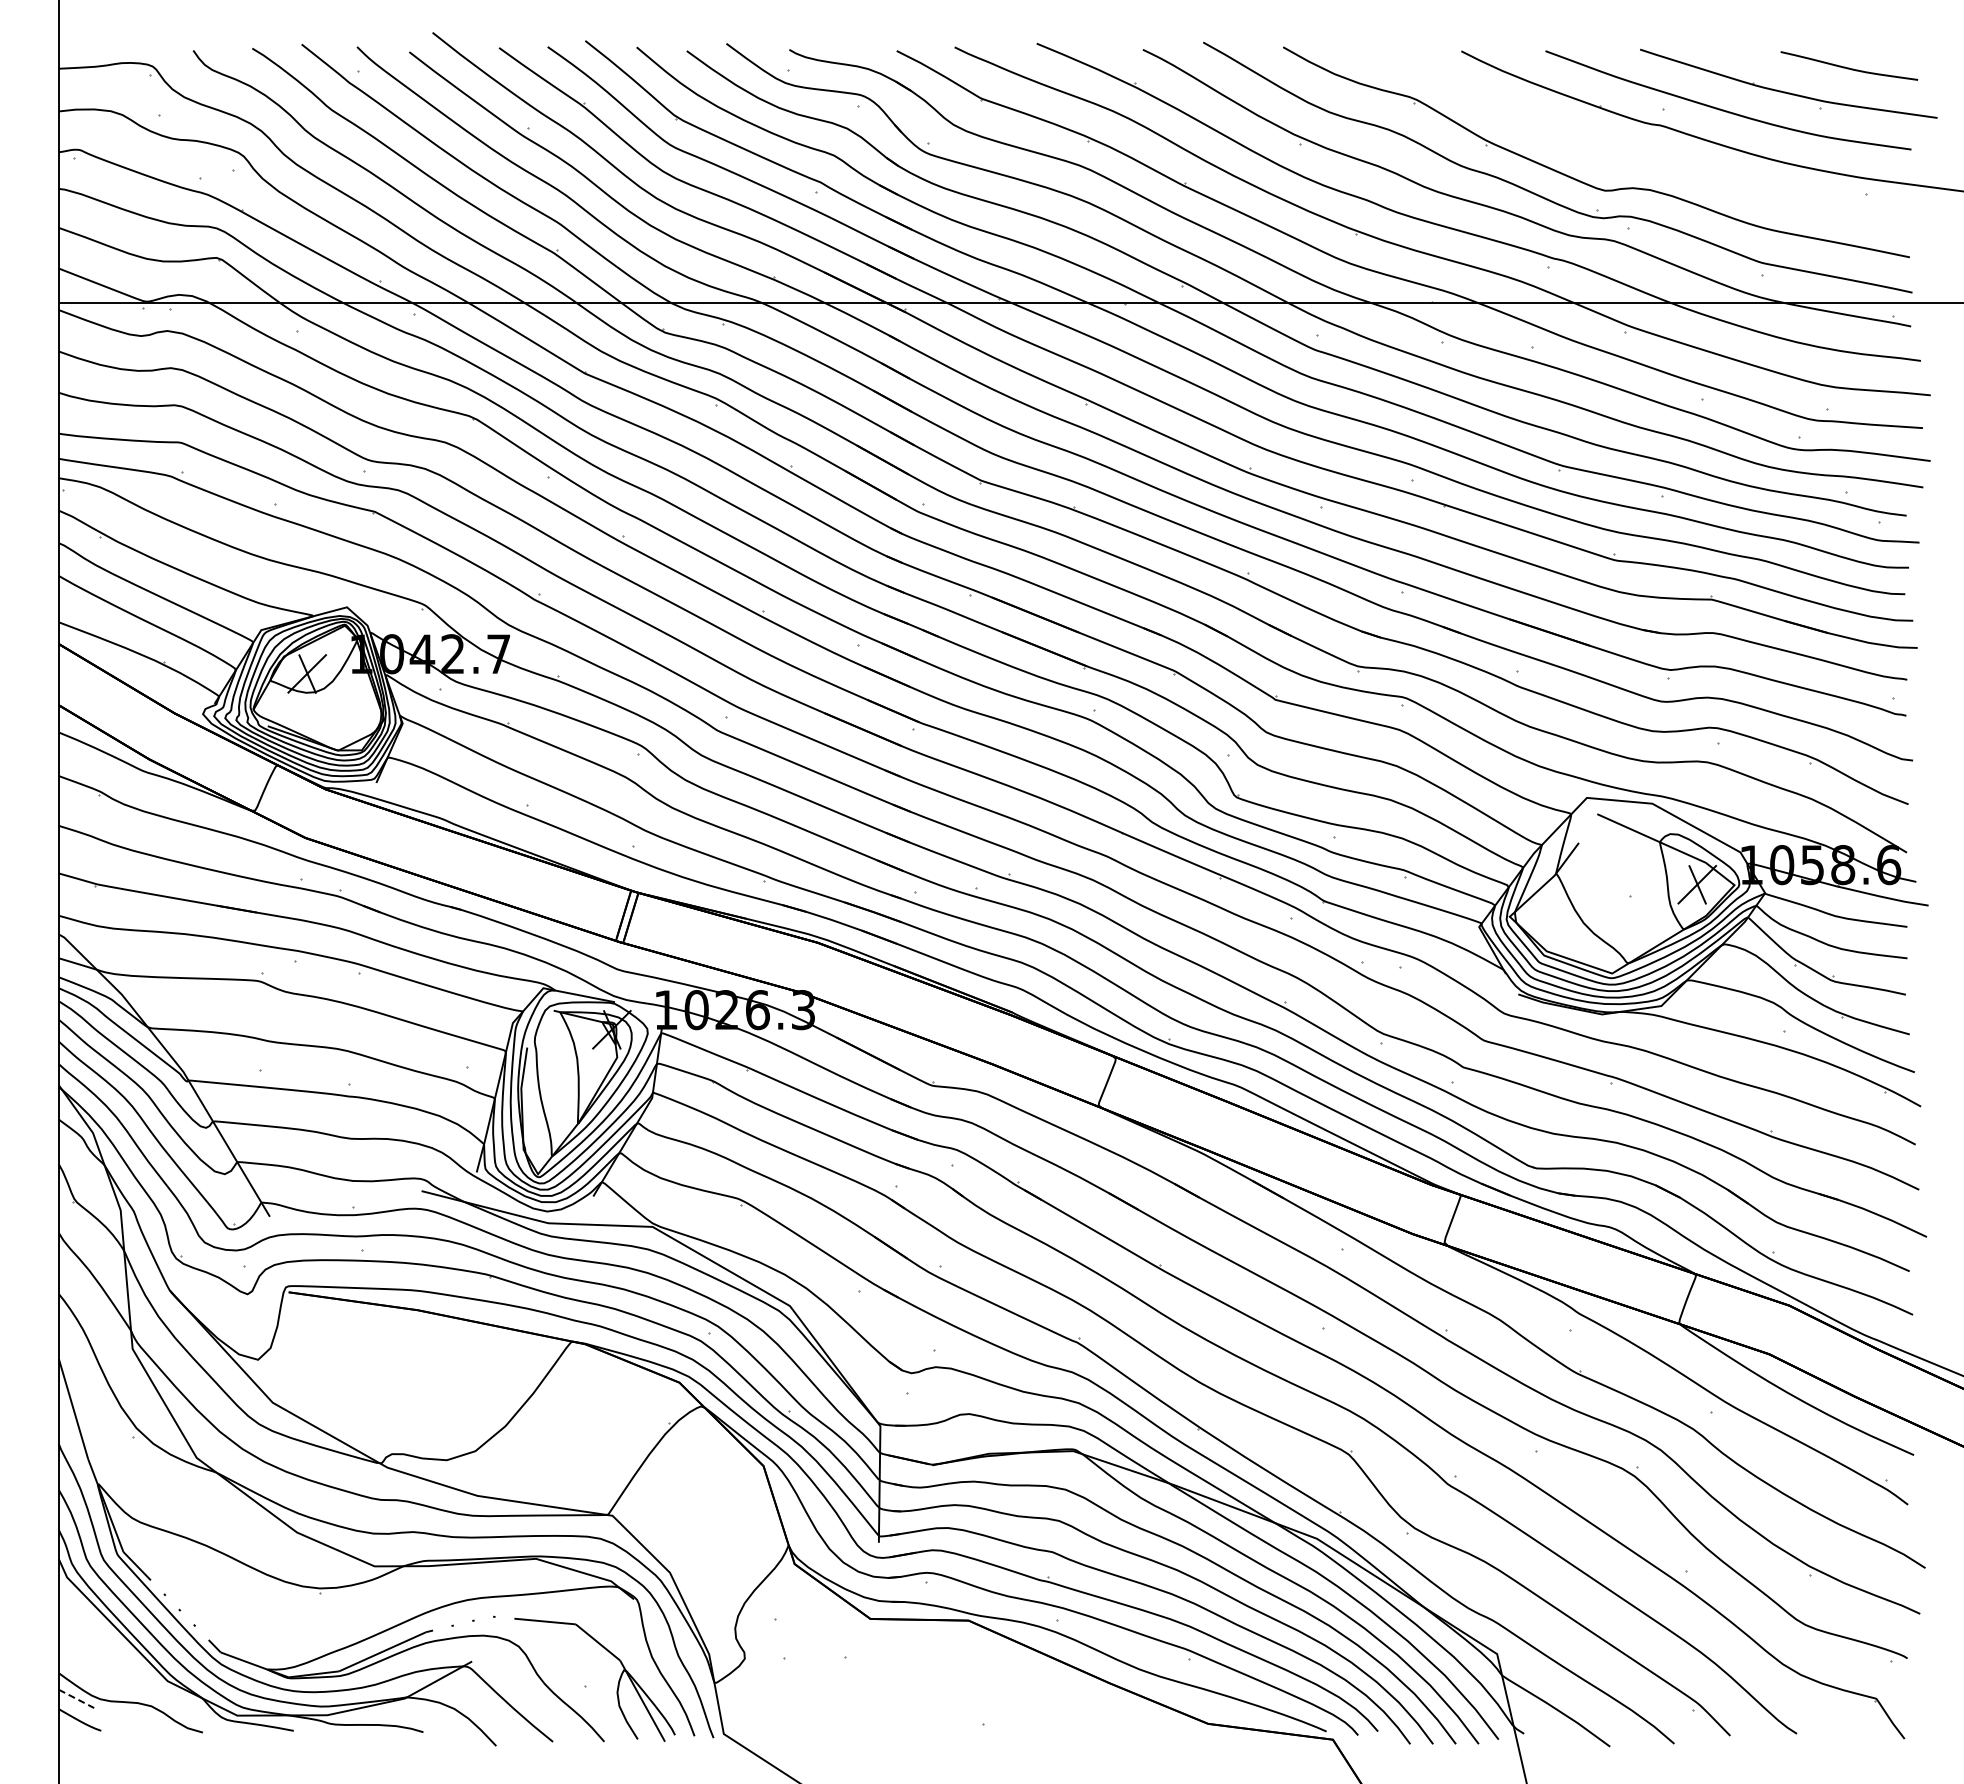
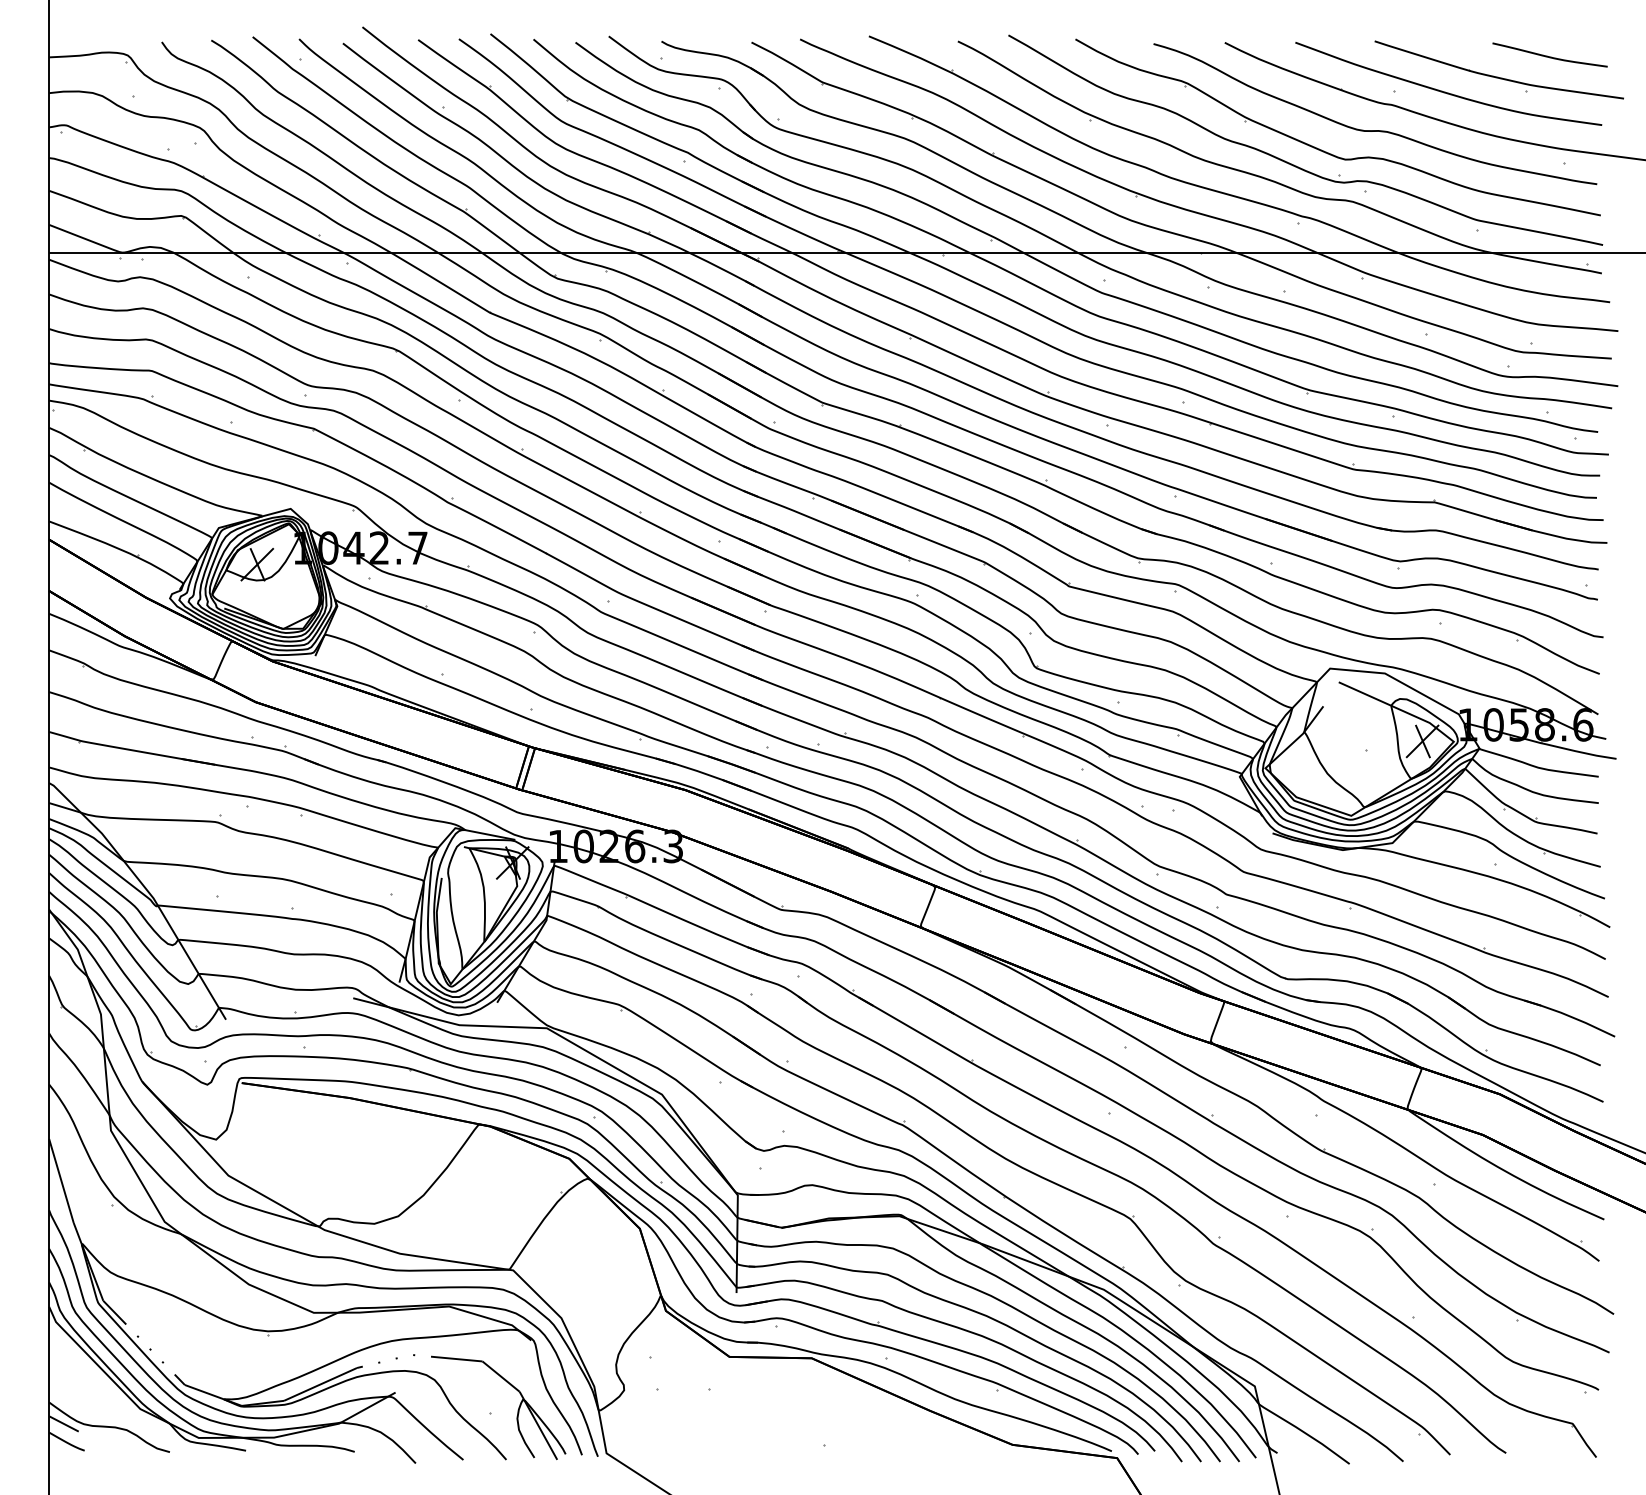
curve: (1640, 155) -> (1375, 130), added
line: (76, 1698) -> (63, 1423), dashed -> solid

